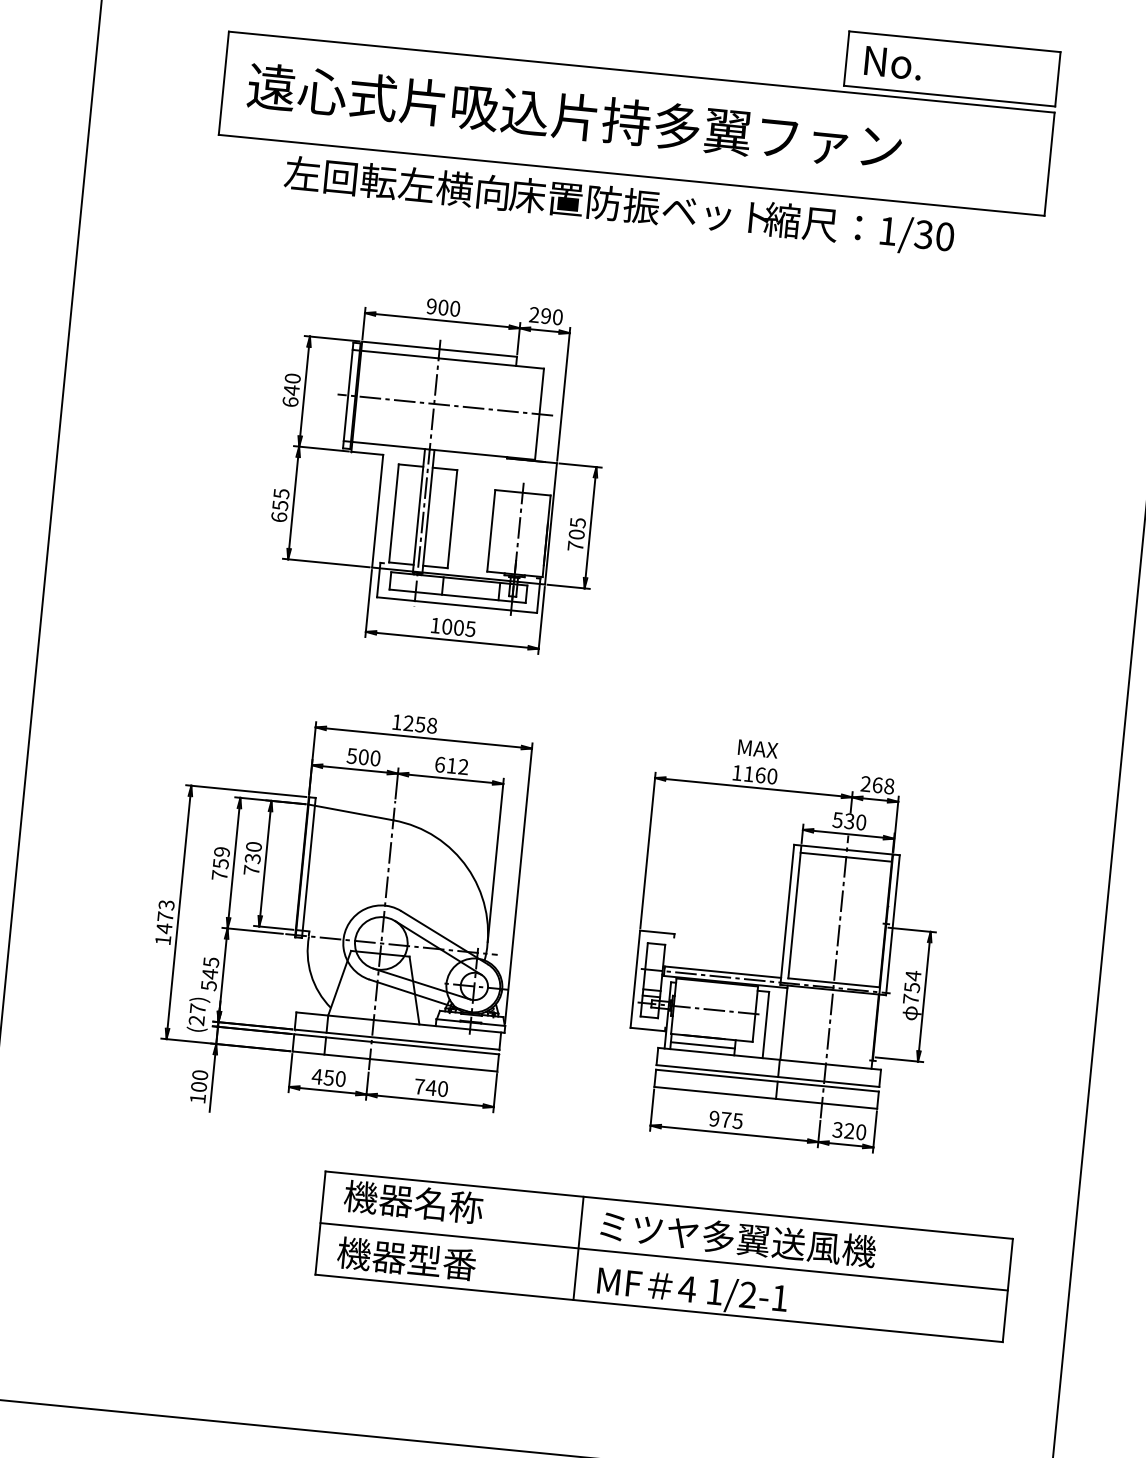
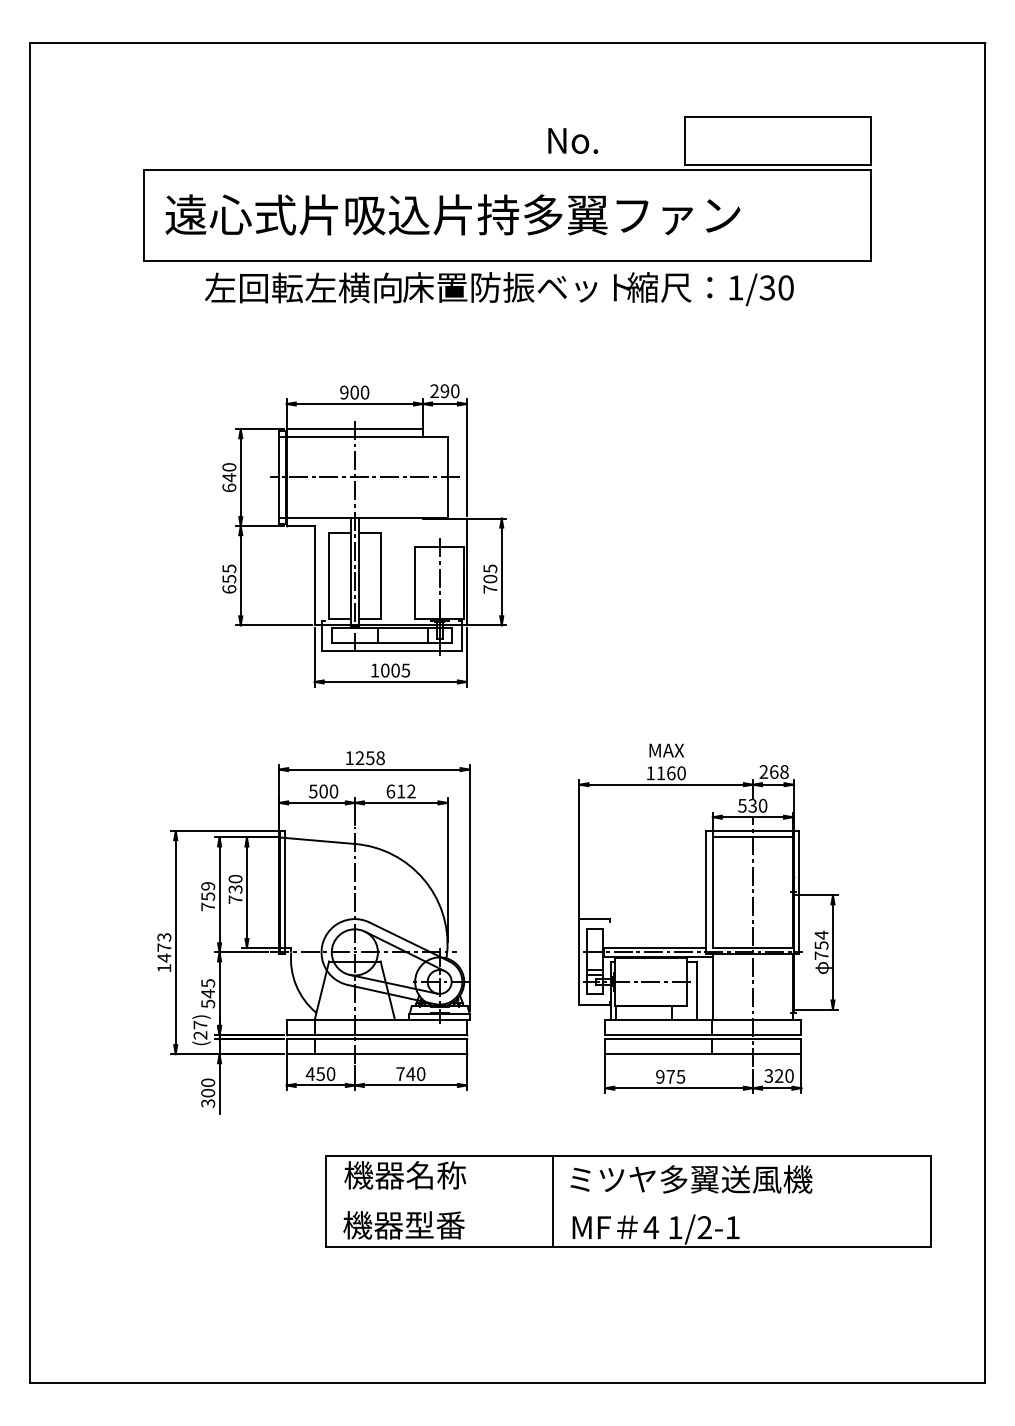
text: (892, 62) -> (572, 140), moved
line: (702, 1045) -> (643, 1013), removed
text: (198, 1098) -> (208, 1103), 100 -> 300
line: (663, 1256) -> (627, 1201), removed

